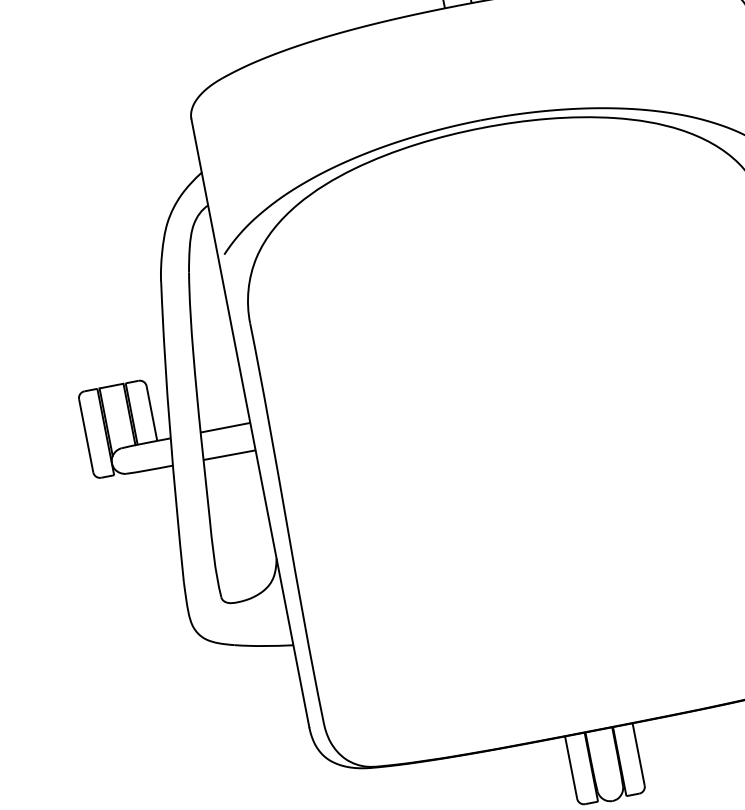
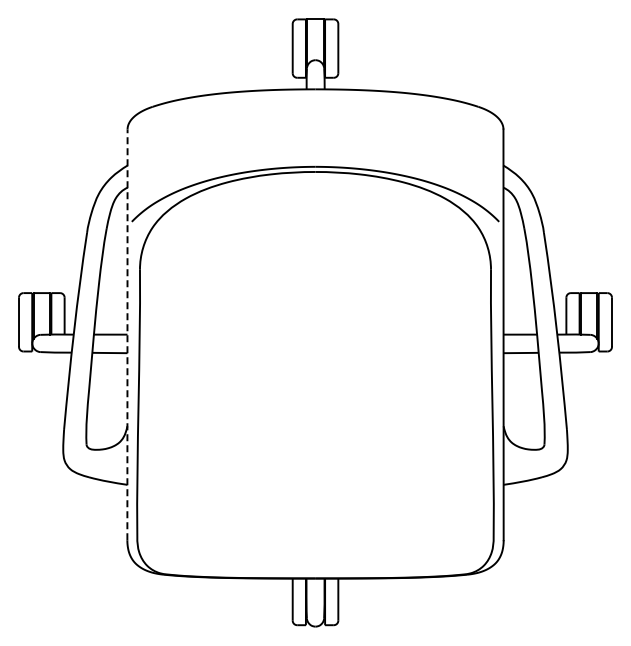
line: (250, 422) -> (127, 334), solid -> dashed

